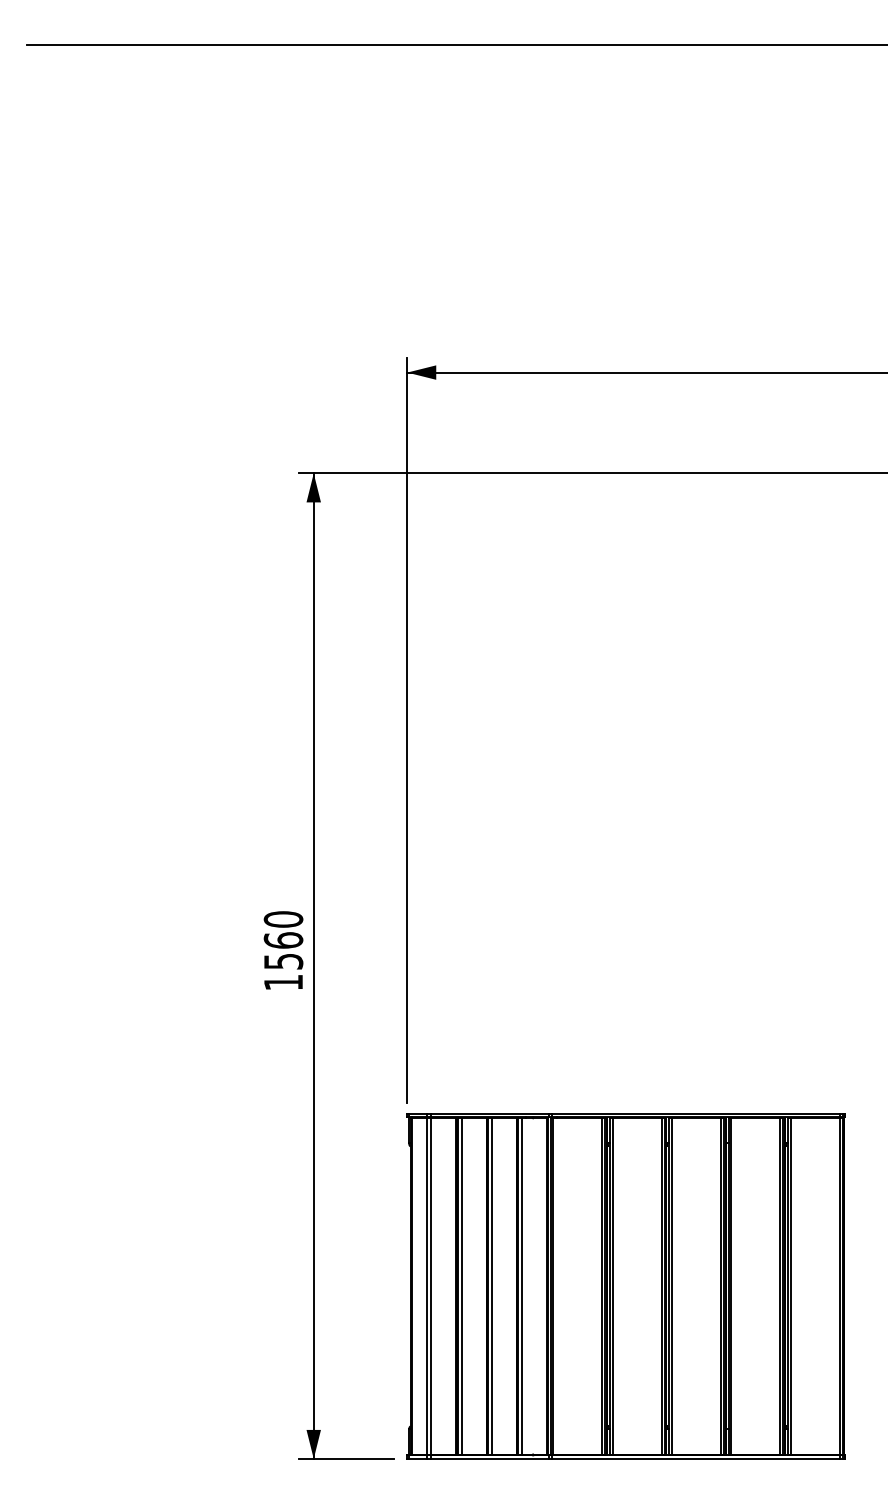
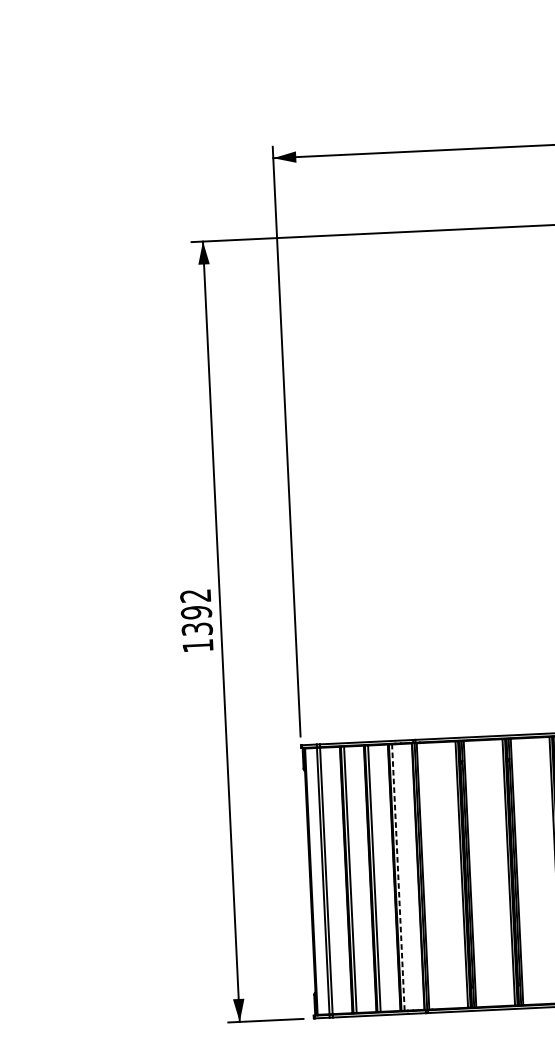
text: (283, 940) -> (196, 612), 1560 -> 1392
line: (522, 1285) -> (398, 876), solid -> dashed

